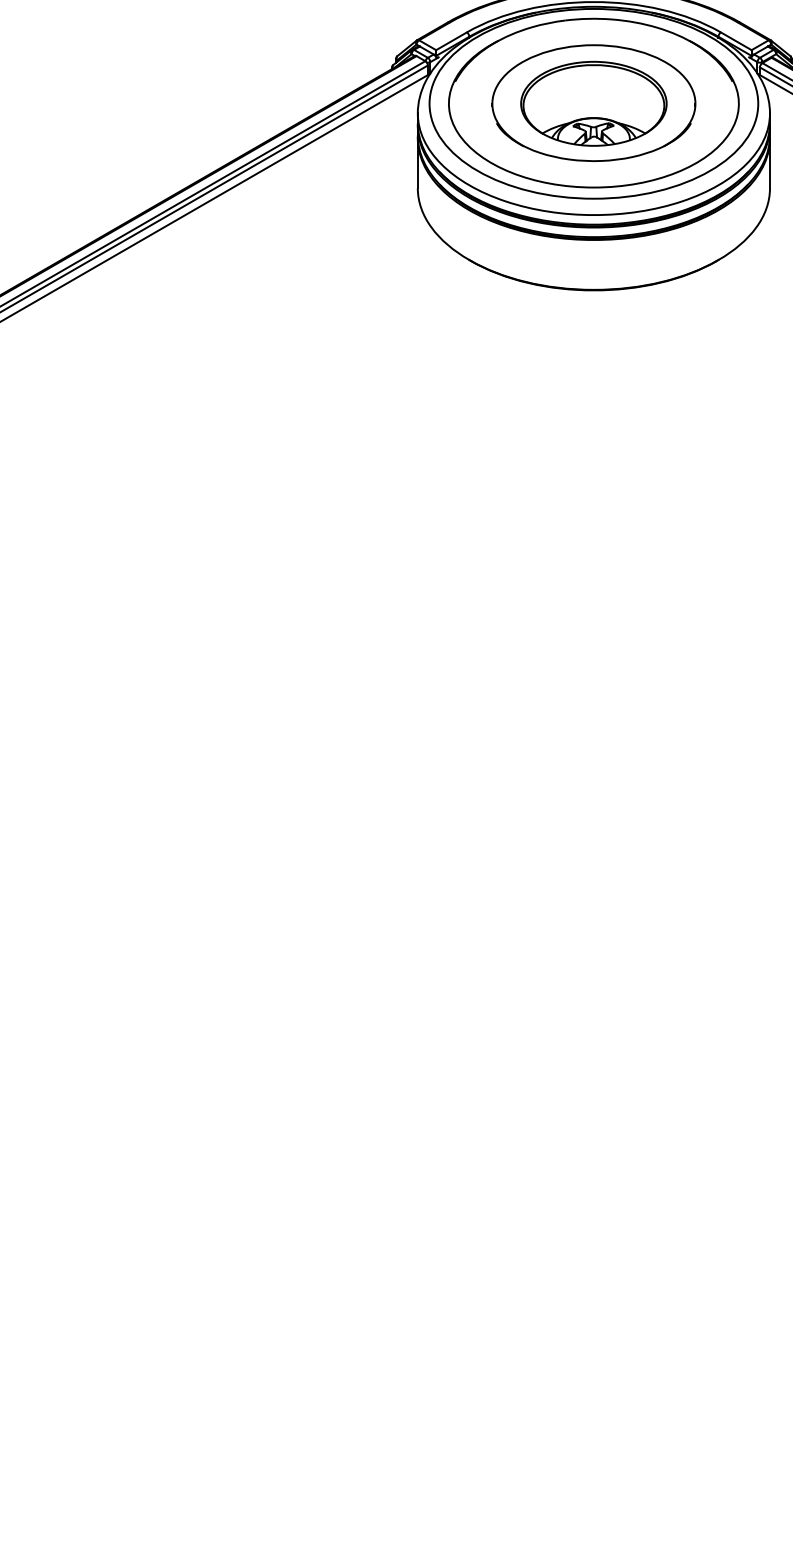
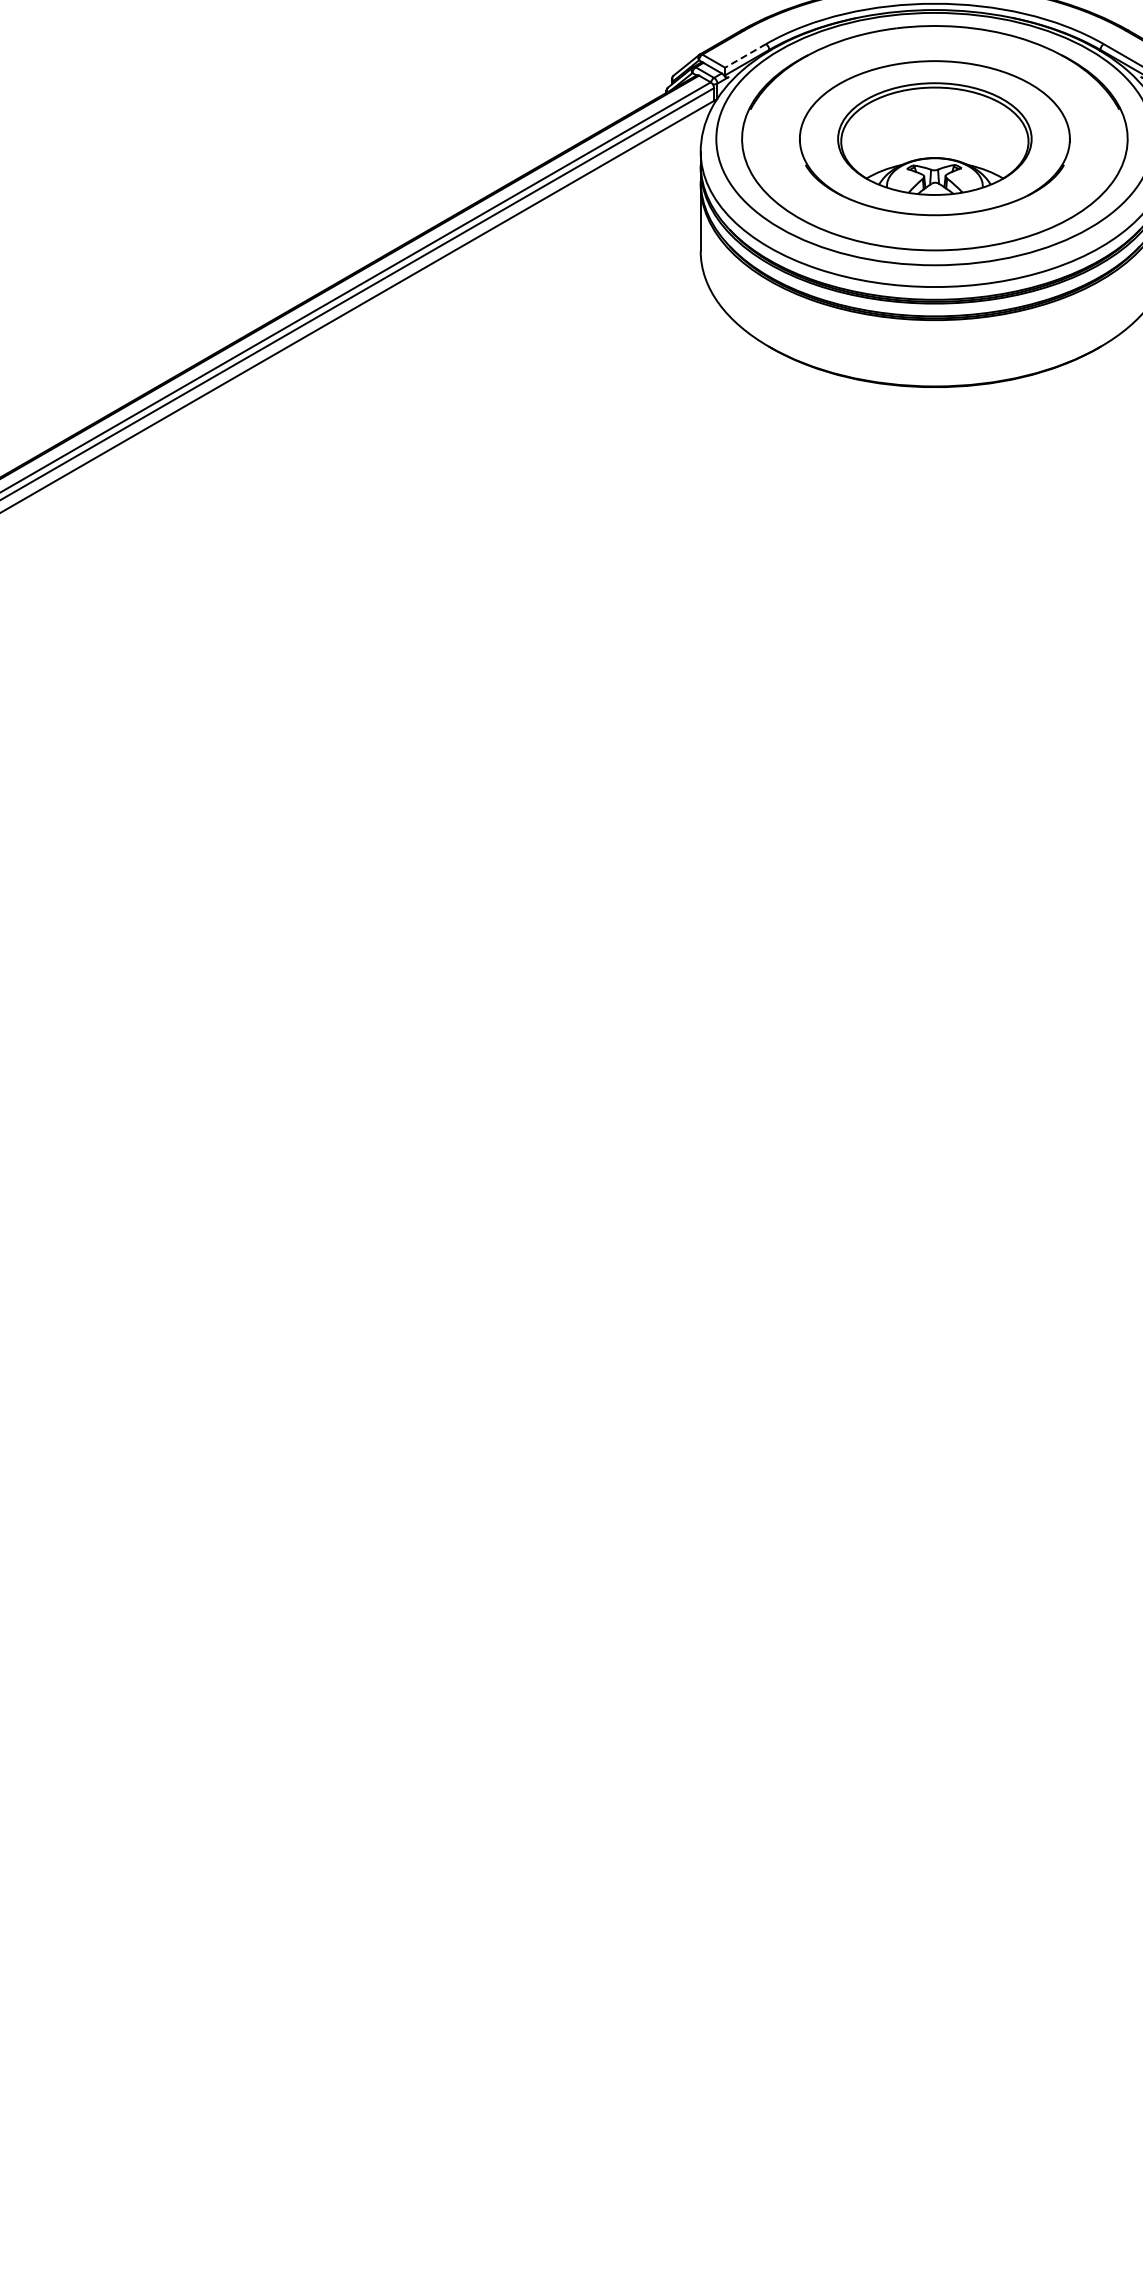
line: (451, 40) -> (745, 55), solid -> dashed

